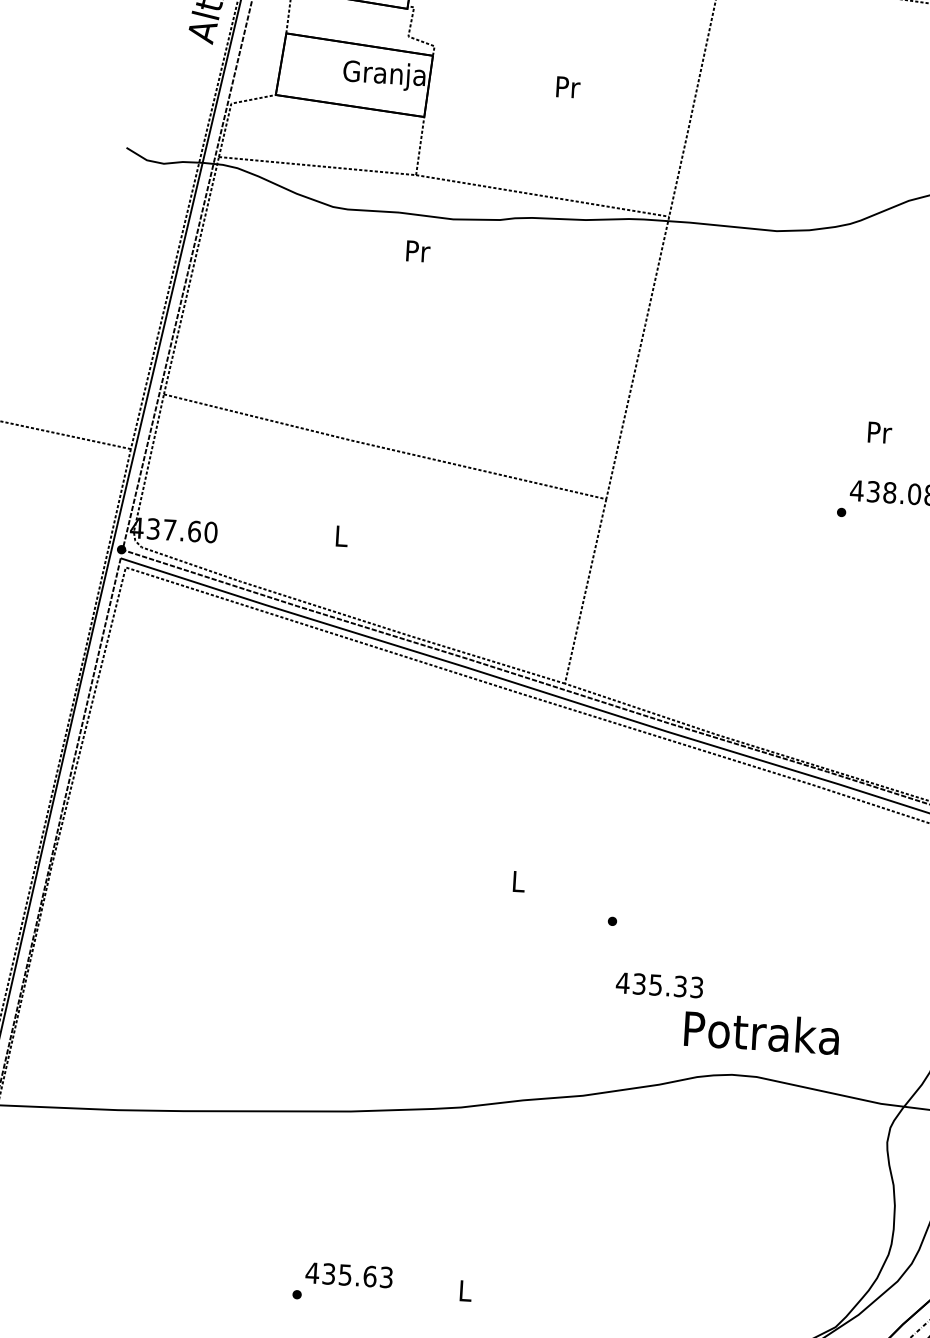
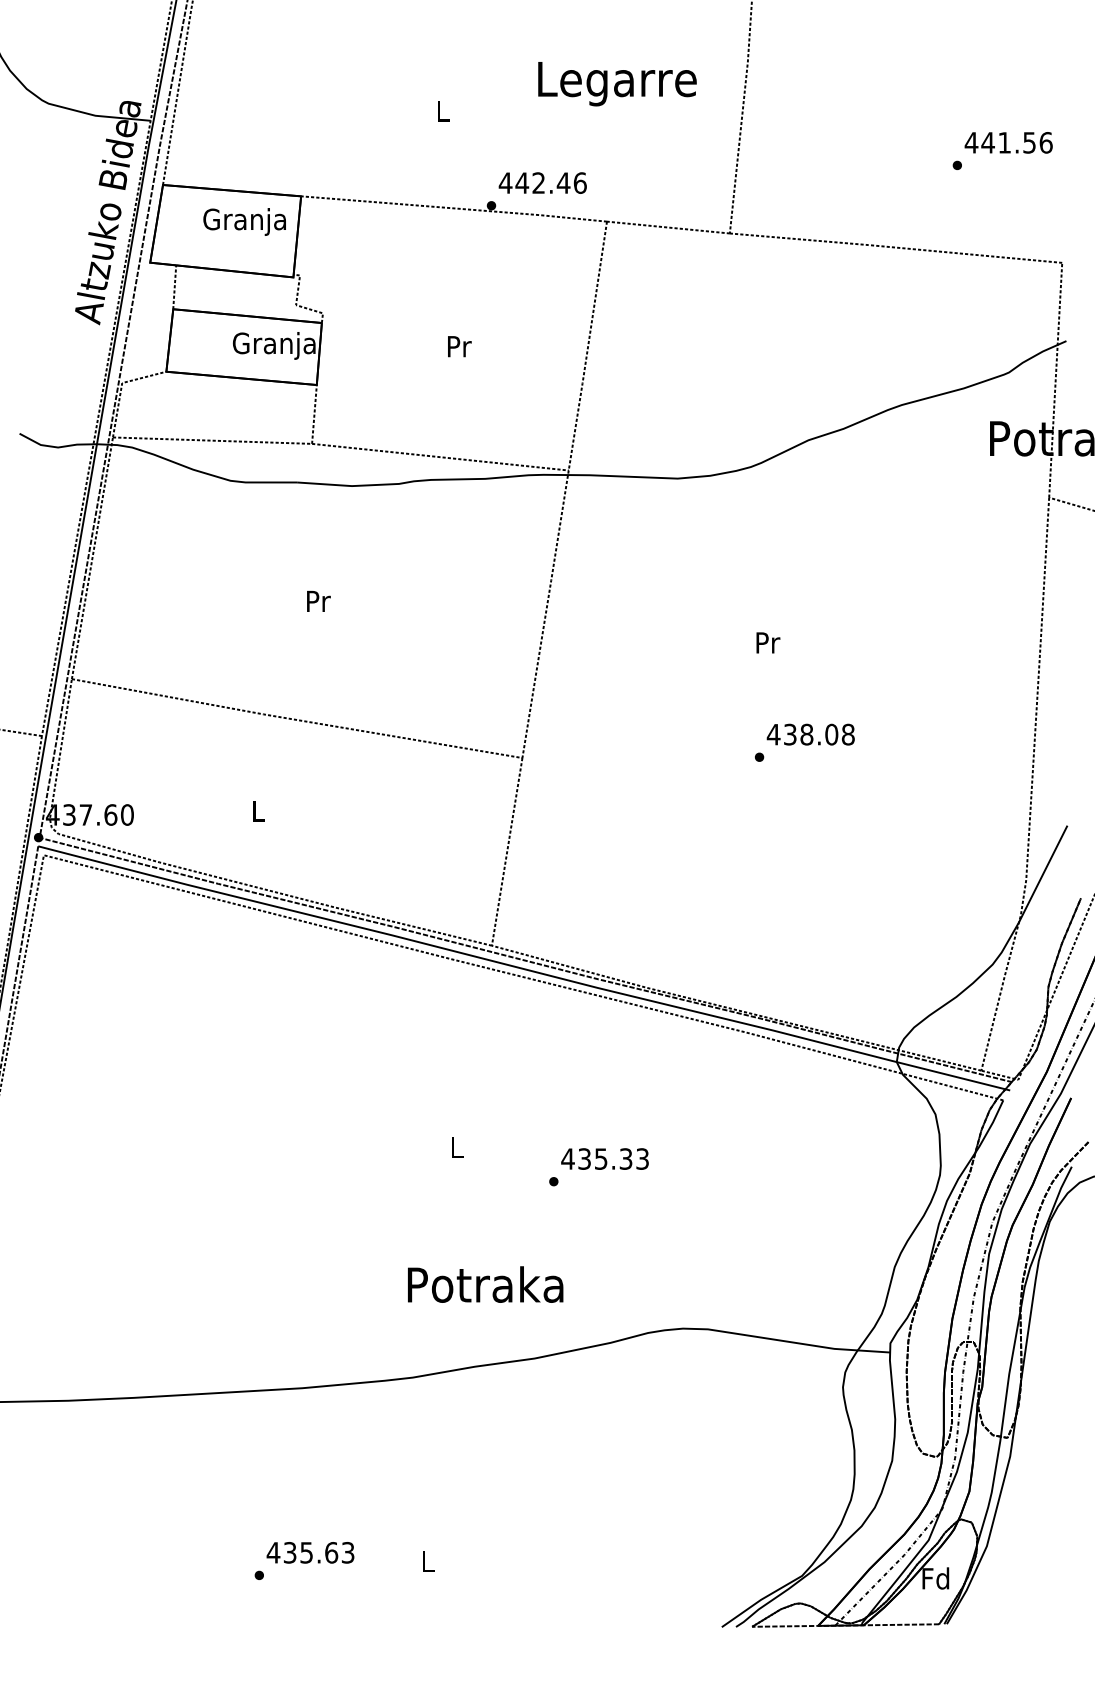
text: (417, 251) -> (318, 601), moved
text: (880, 432) -> (768, 642), moved
text: (659, 984) -> (604, 1158), moved
text: (761, 1032) -> (485, 1284), moved

